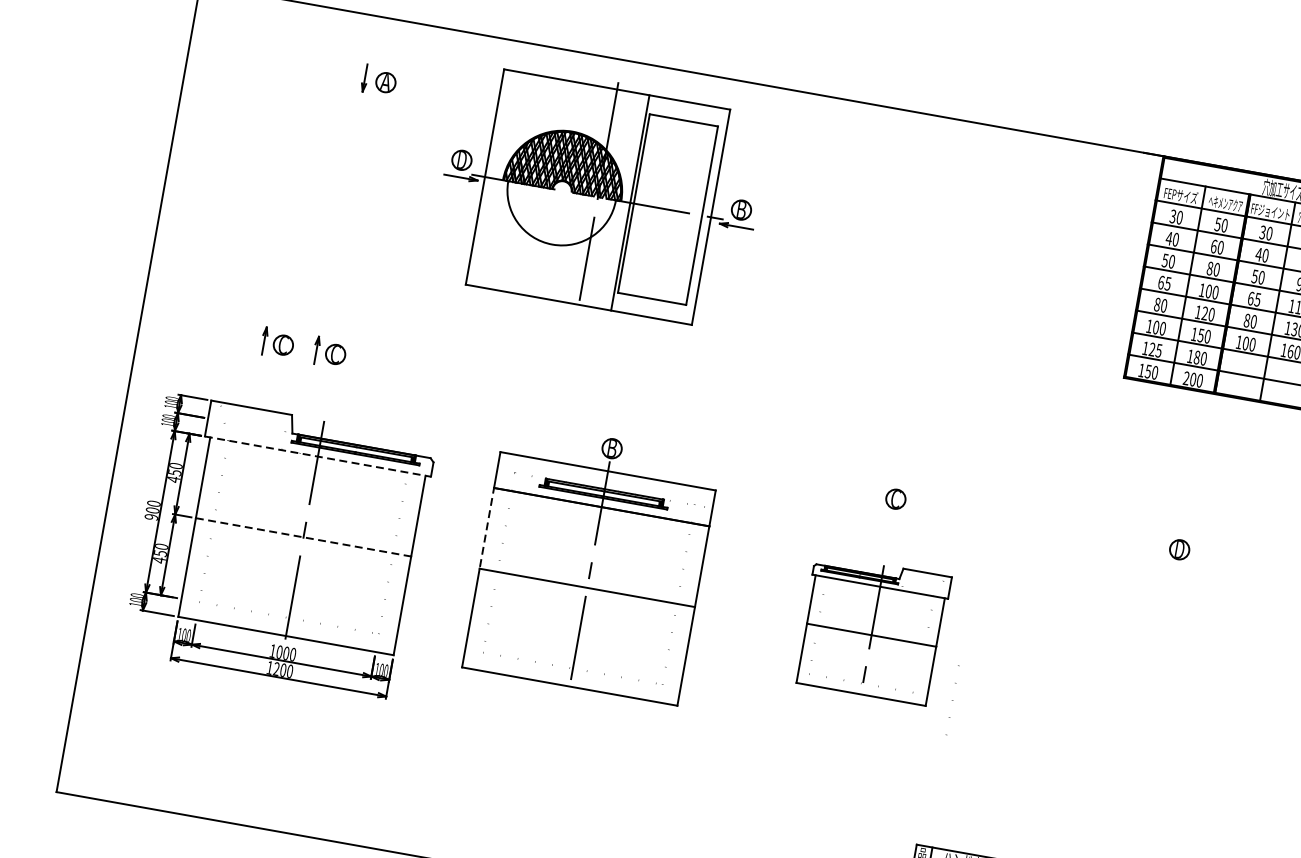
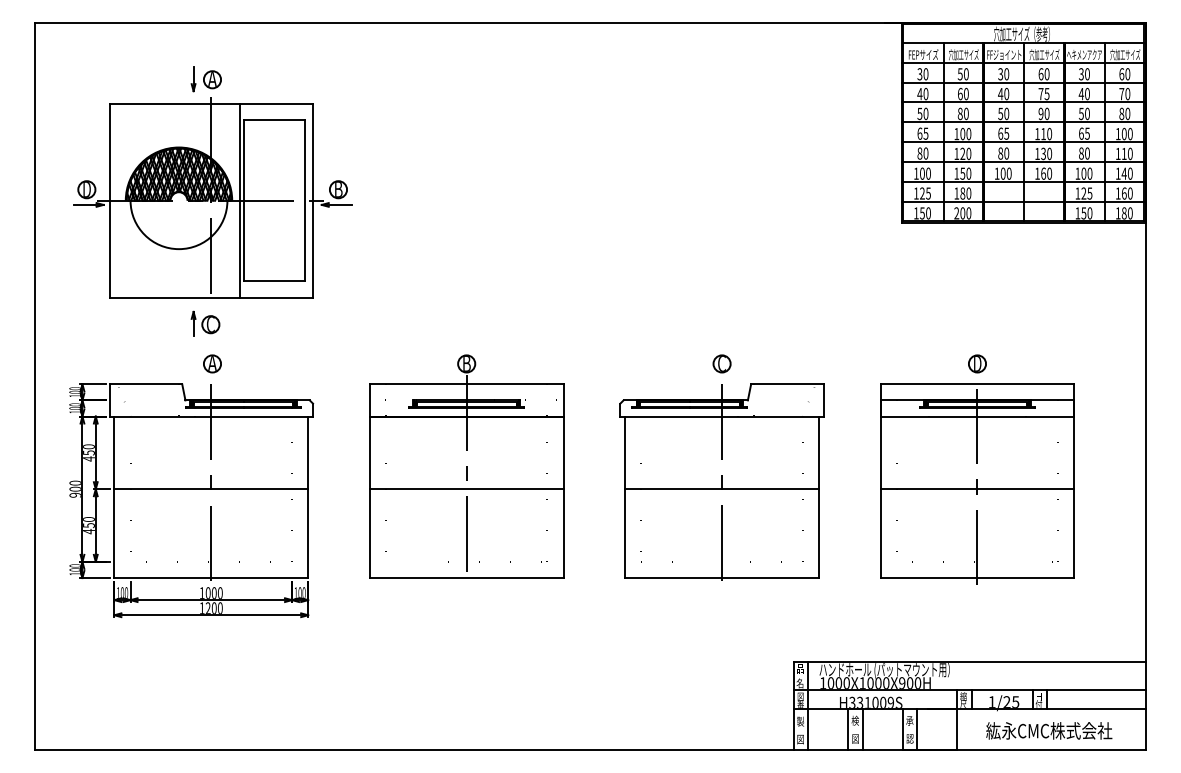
part: (599, 193) -> (212, 197), moved
text: (1225, 203) -> (963, 54), ヘキメンアクア -> 穴加工サイズ
part: (277, 342) -> (158, 323), removed
part: (329, 397) -> (212, 363), added
line: (318, 456) -> (211, 416), dashed -> solid
line: (486, 527) -> (369, 452), dashed -> solid
line: (303, 537) -> (211, 489), dashed -> solid
part: (871, 629) -> (721, 481), size x1.67
part: (1156, 682) -> (977, 483), added

